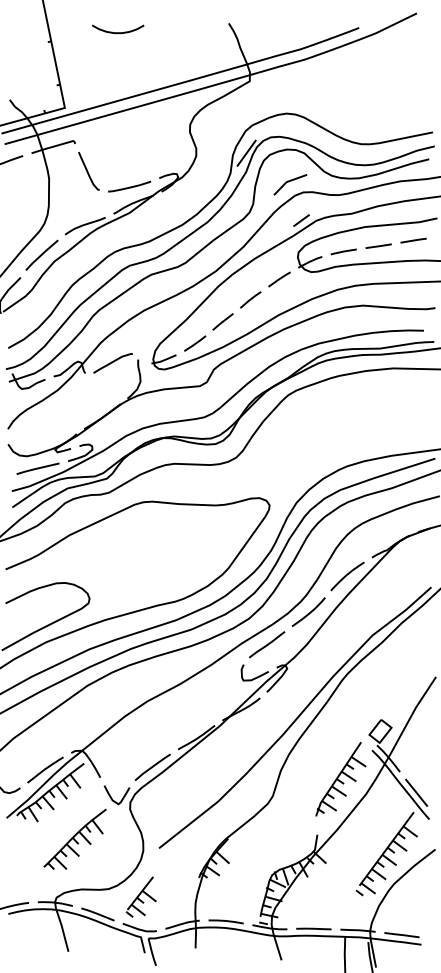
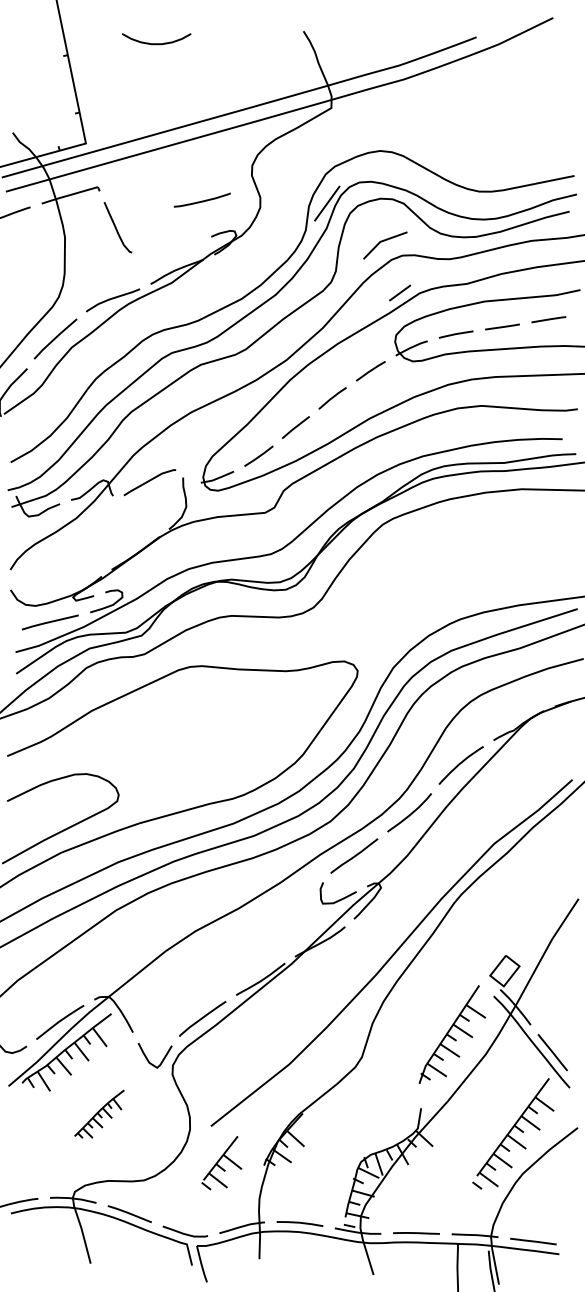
curve: (129, 186) -> (202, 199), moved
part: (74, 838) -> (98, 1113), size x0.6
part: (140, 896) -> (220, 1162), moved

